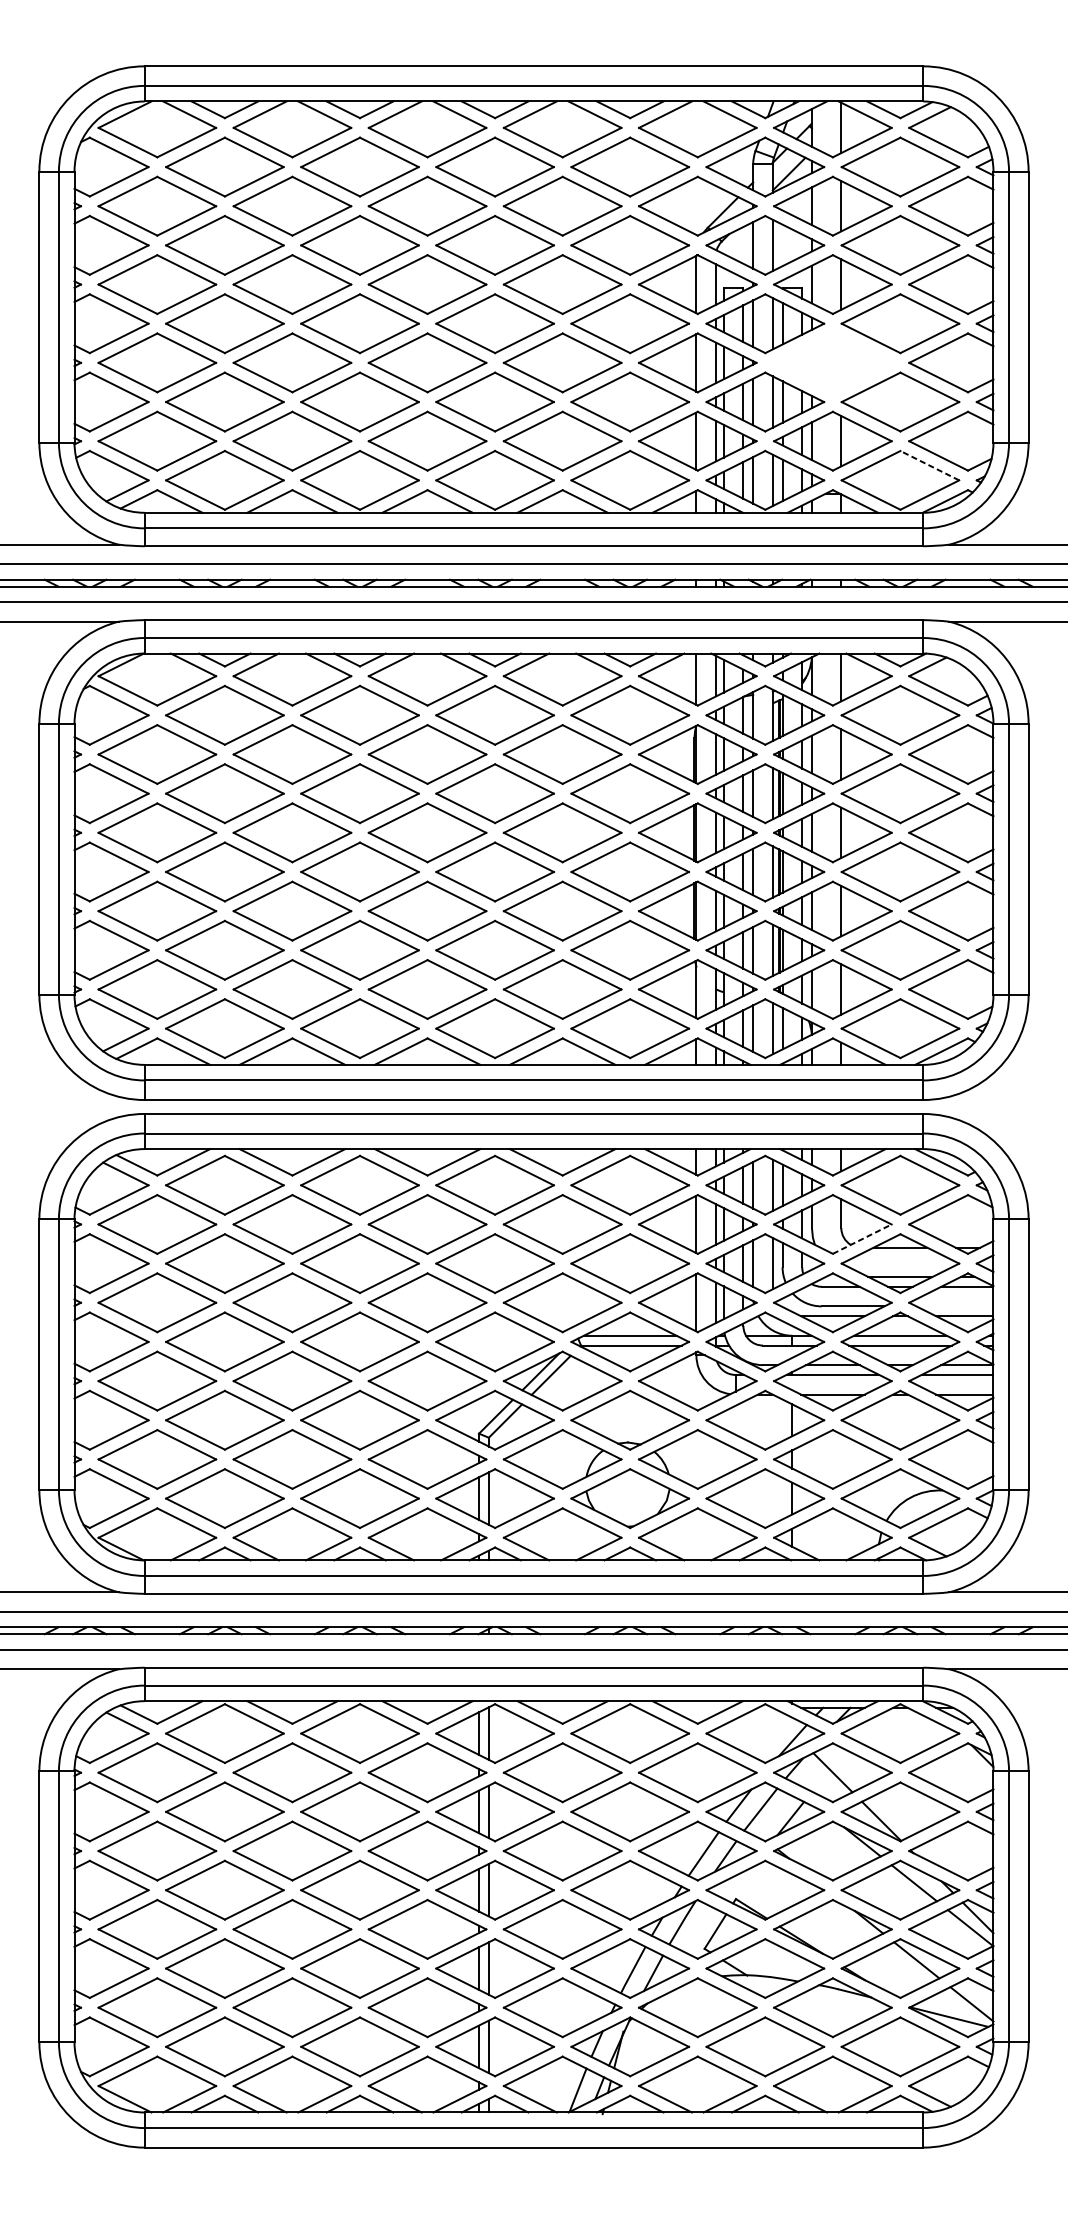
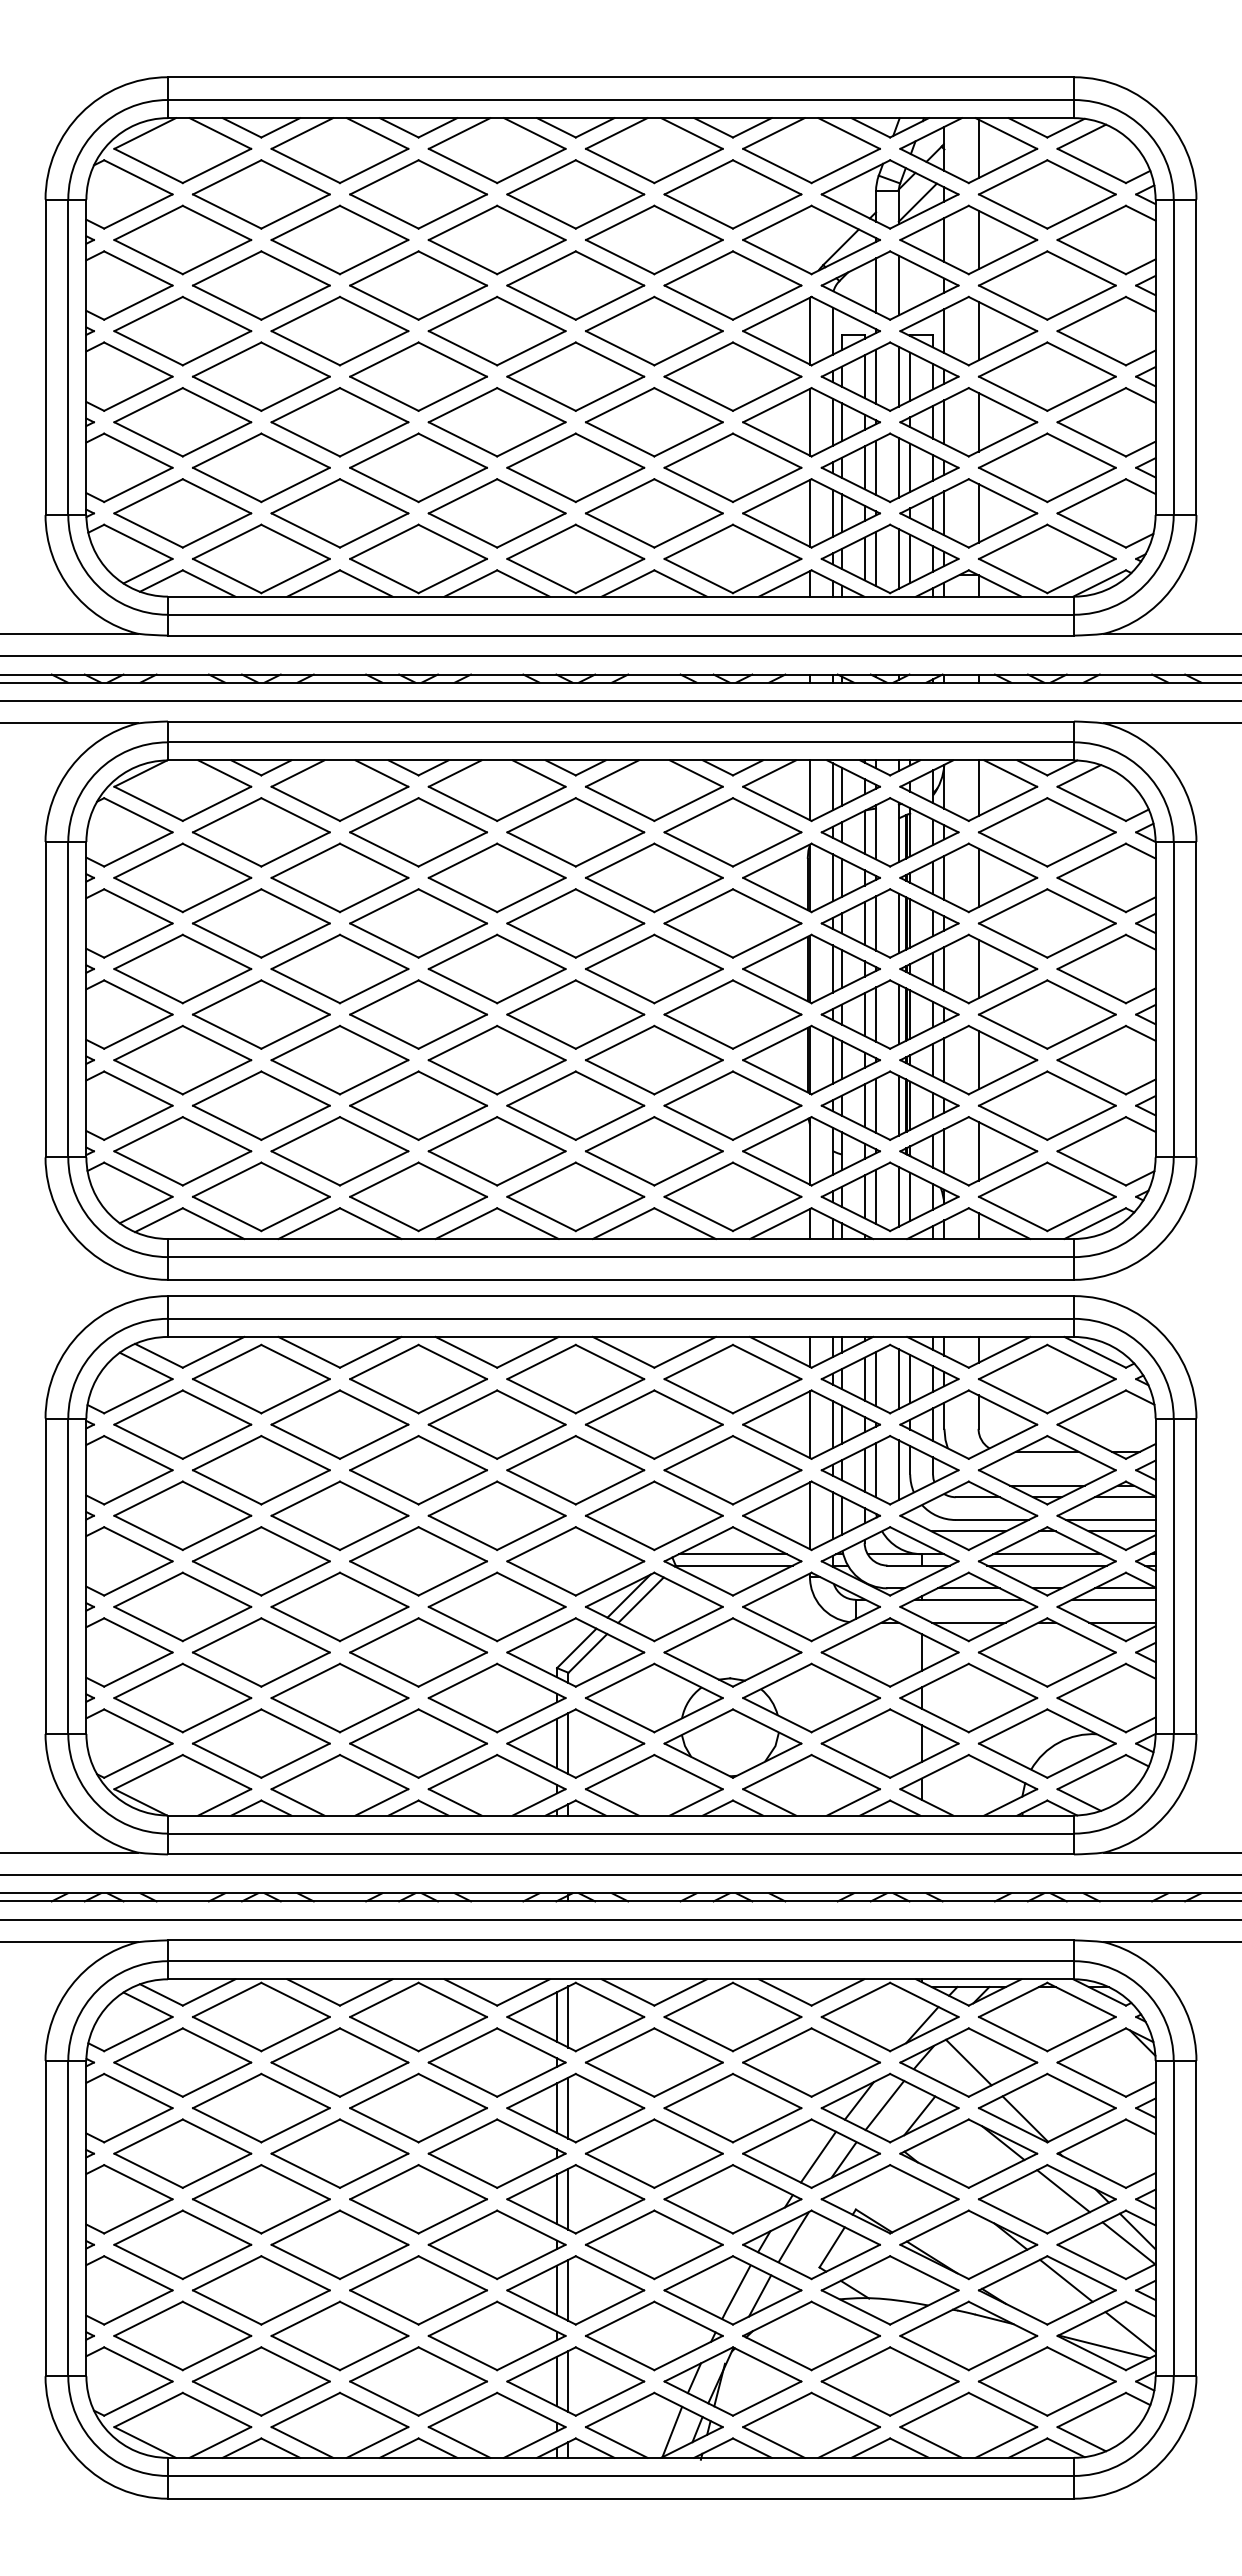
part: (832, 363) -> (968, 422), added
line: (929, 465) -> (1081, 541), dashed -> solid
line: (862, 1238) -> (1003, 1441), dashed -> solid
line: (954, 1306) -> (1110, 1520), added

